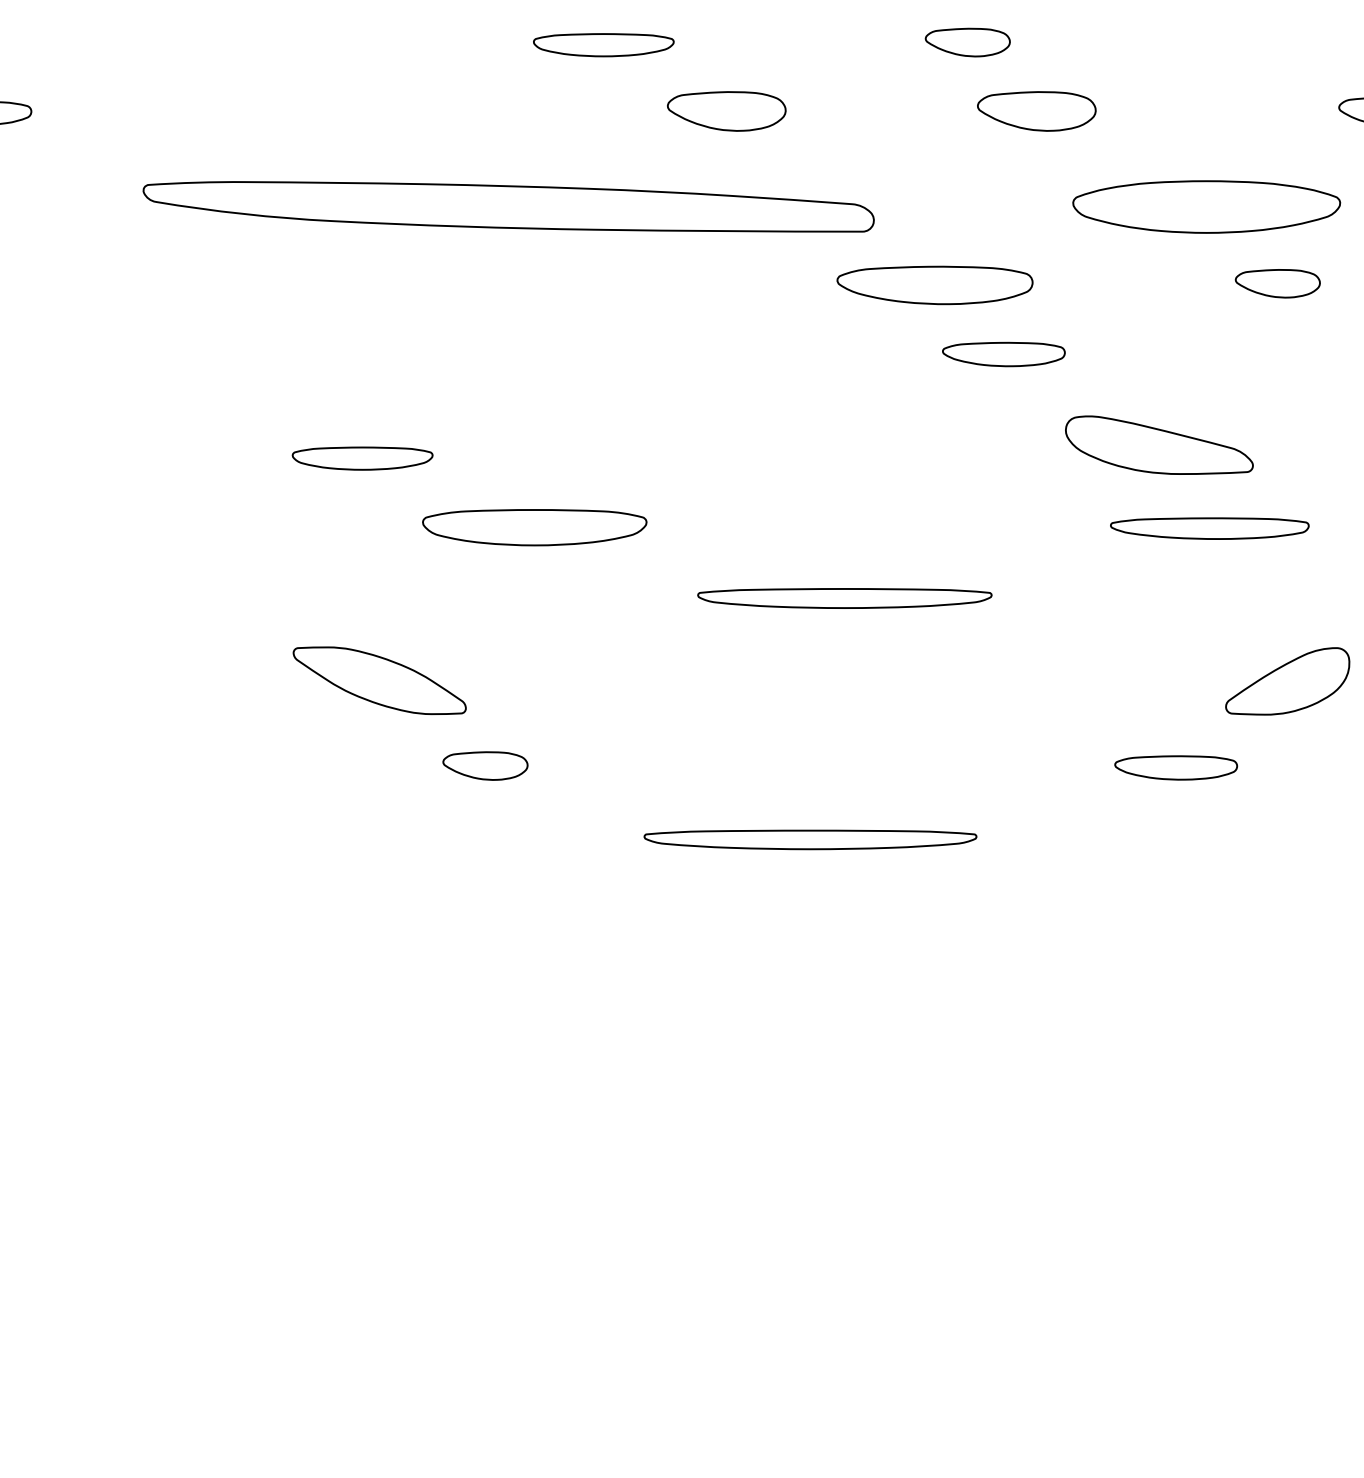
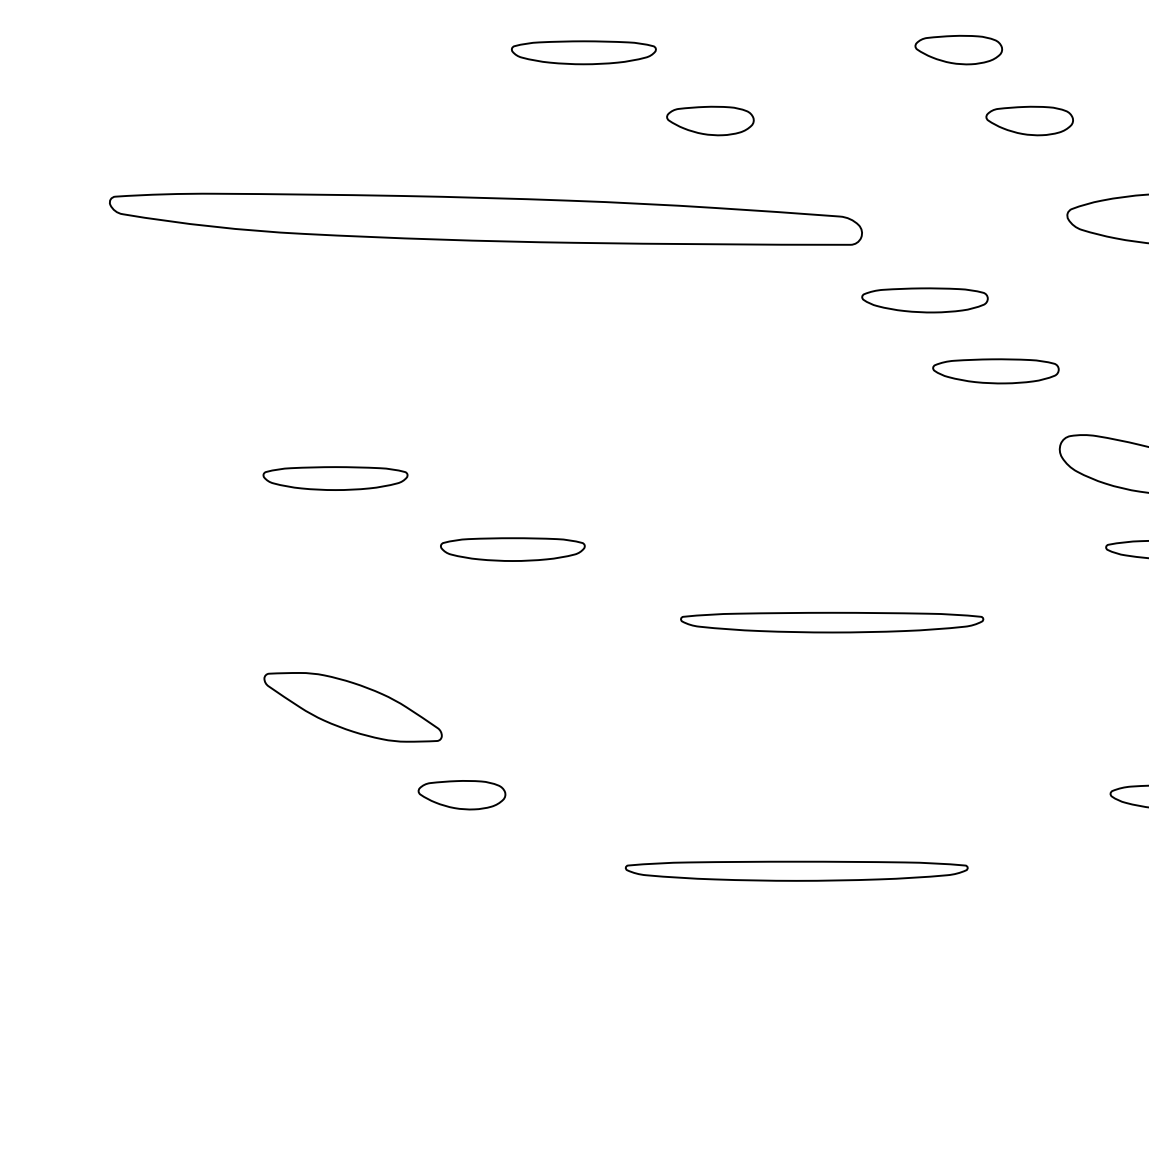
part: (726, 111) -> (710, 121), size x0.71
part: (1036, 111) -> (1029, 121), size x0.71
part: (934, 285) -> (924, 300), size x0.62
part: (534, 527) -> (512, 549), size x0.62

